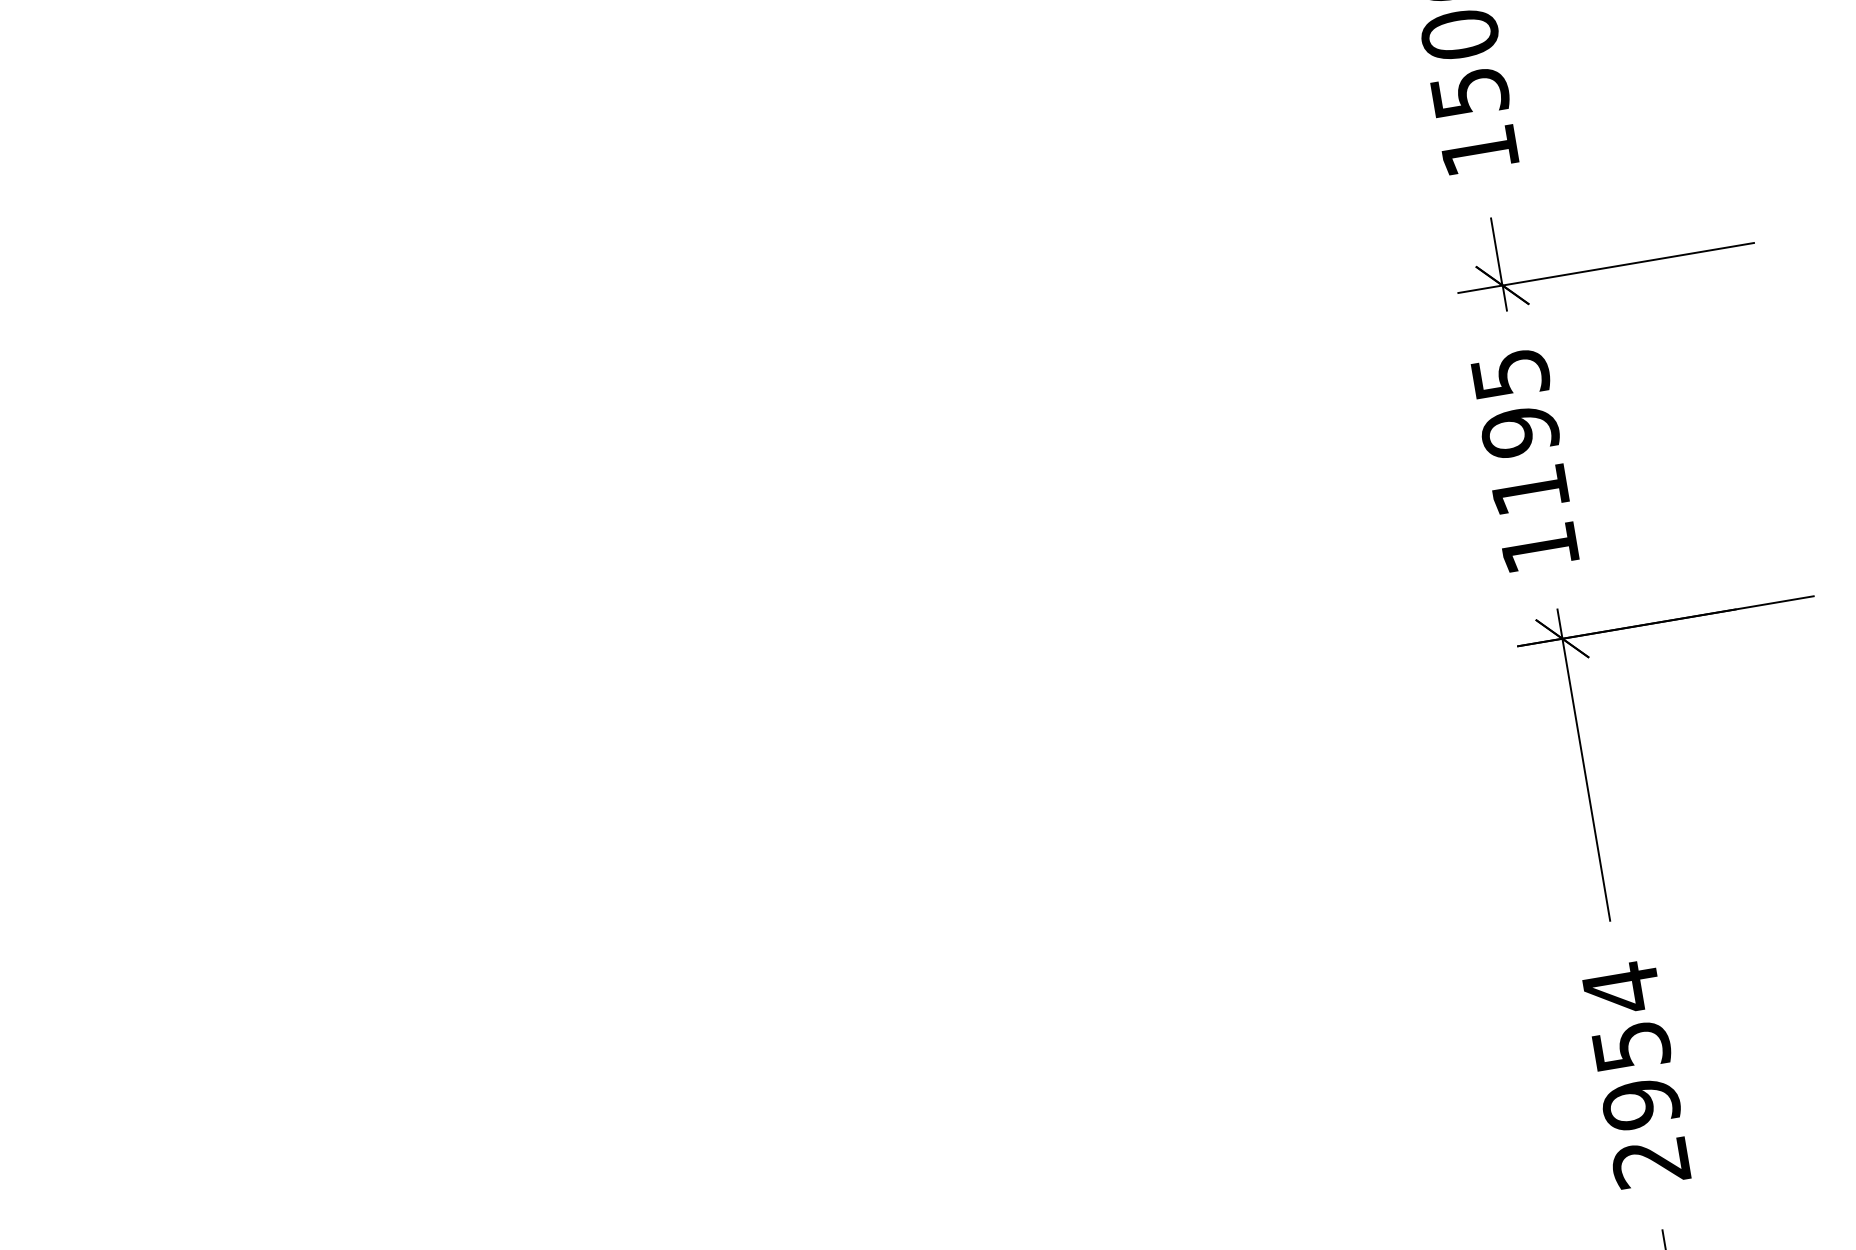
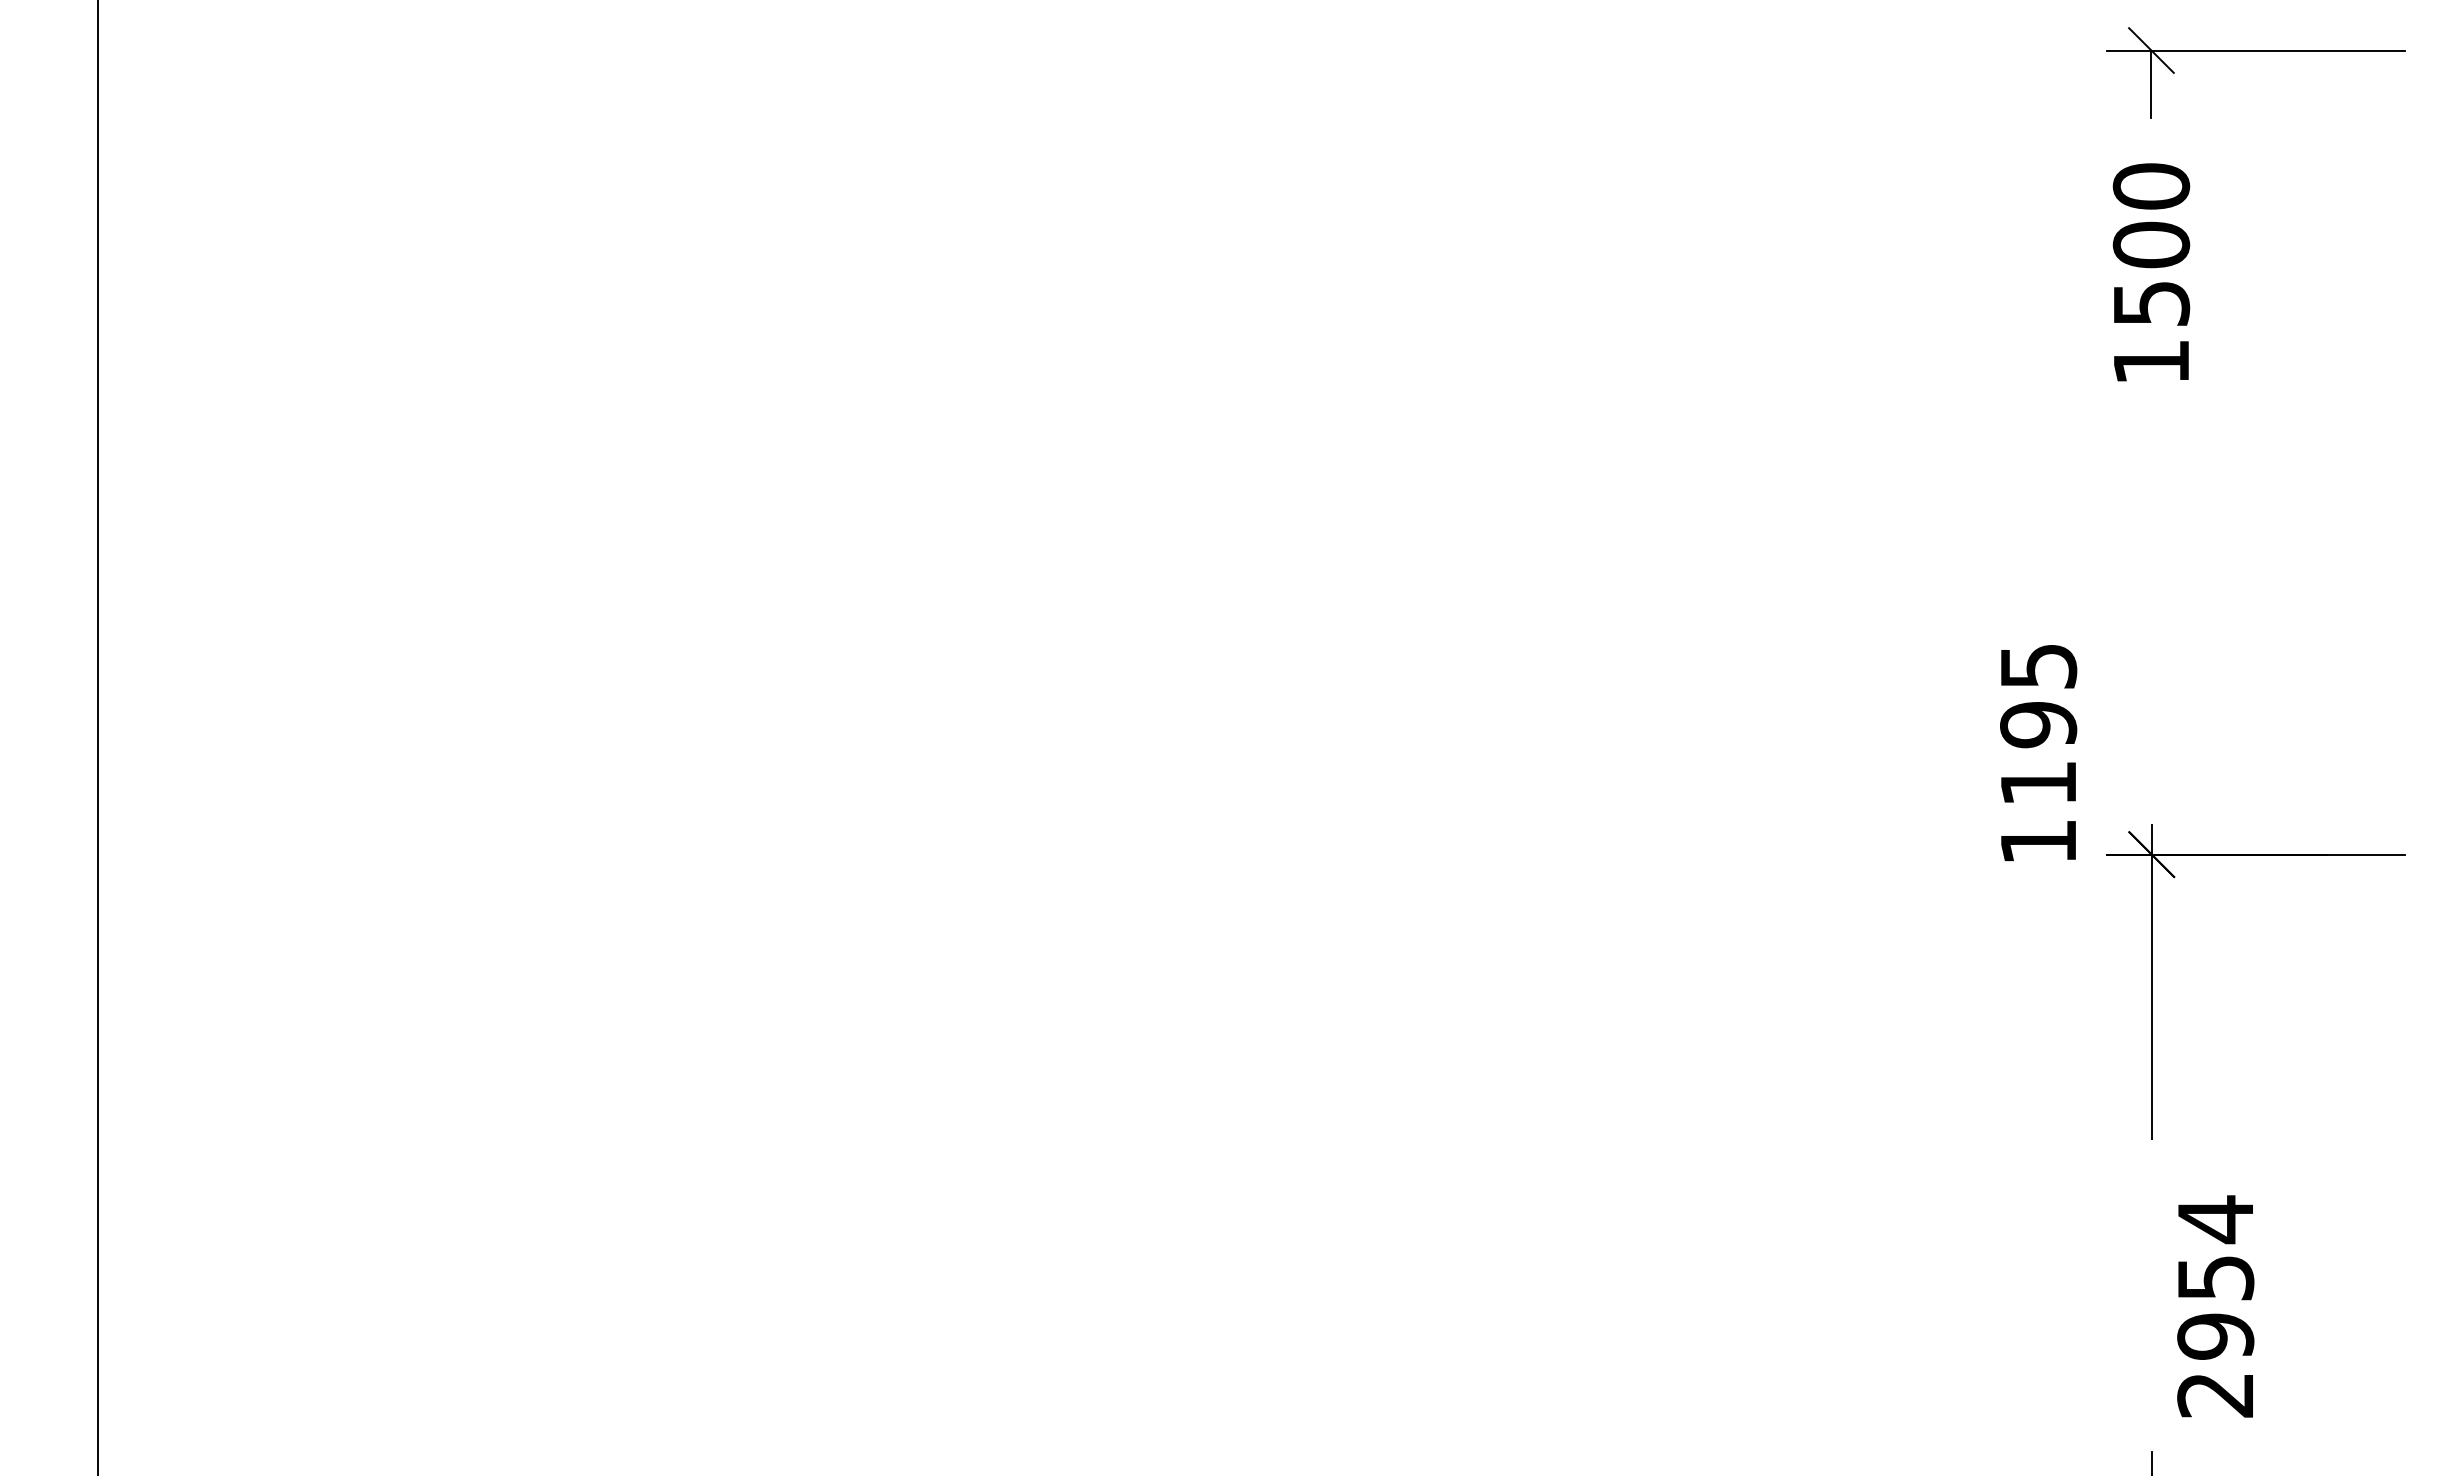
part: (1605, 267) -> (2255, 497), removed
text: (1524, 459) -> (2038, 752), moved
text: (1635, 1074) -> (2215, 1306), moved

